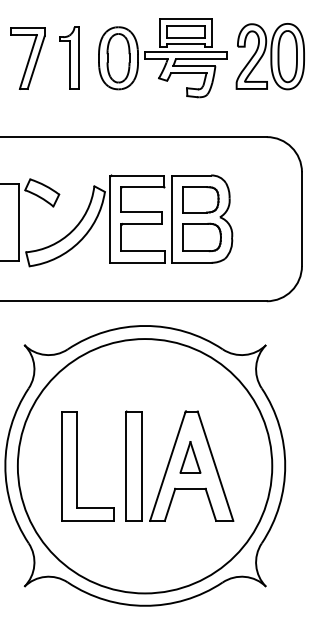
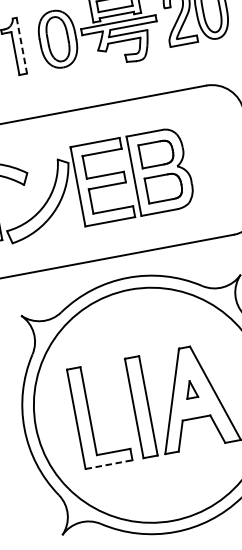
line: (78, 57) -> (21, 45), solid -> dashed
part: (190, 457) -> (191, 389), size x0.6
line: (88, 520) -> (109, 464), solid -> dashed

